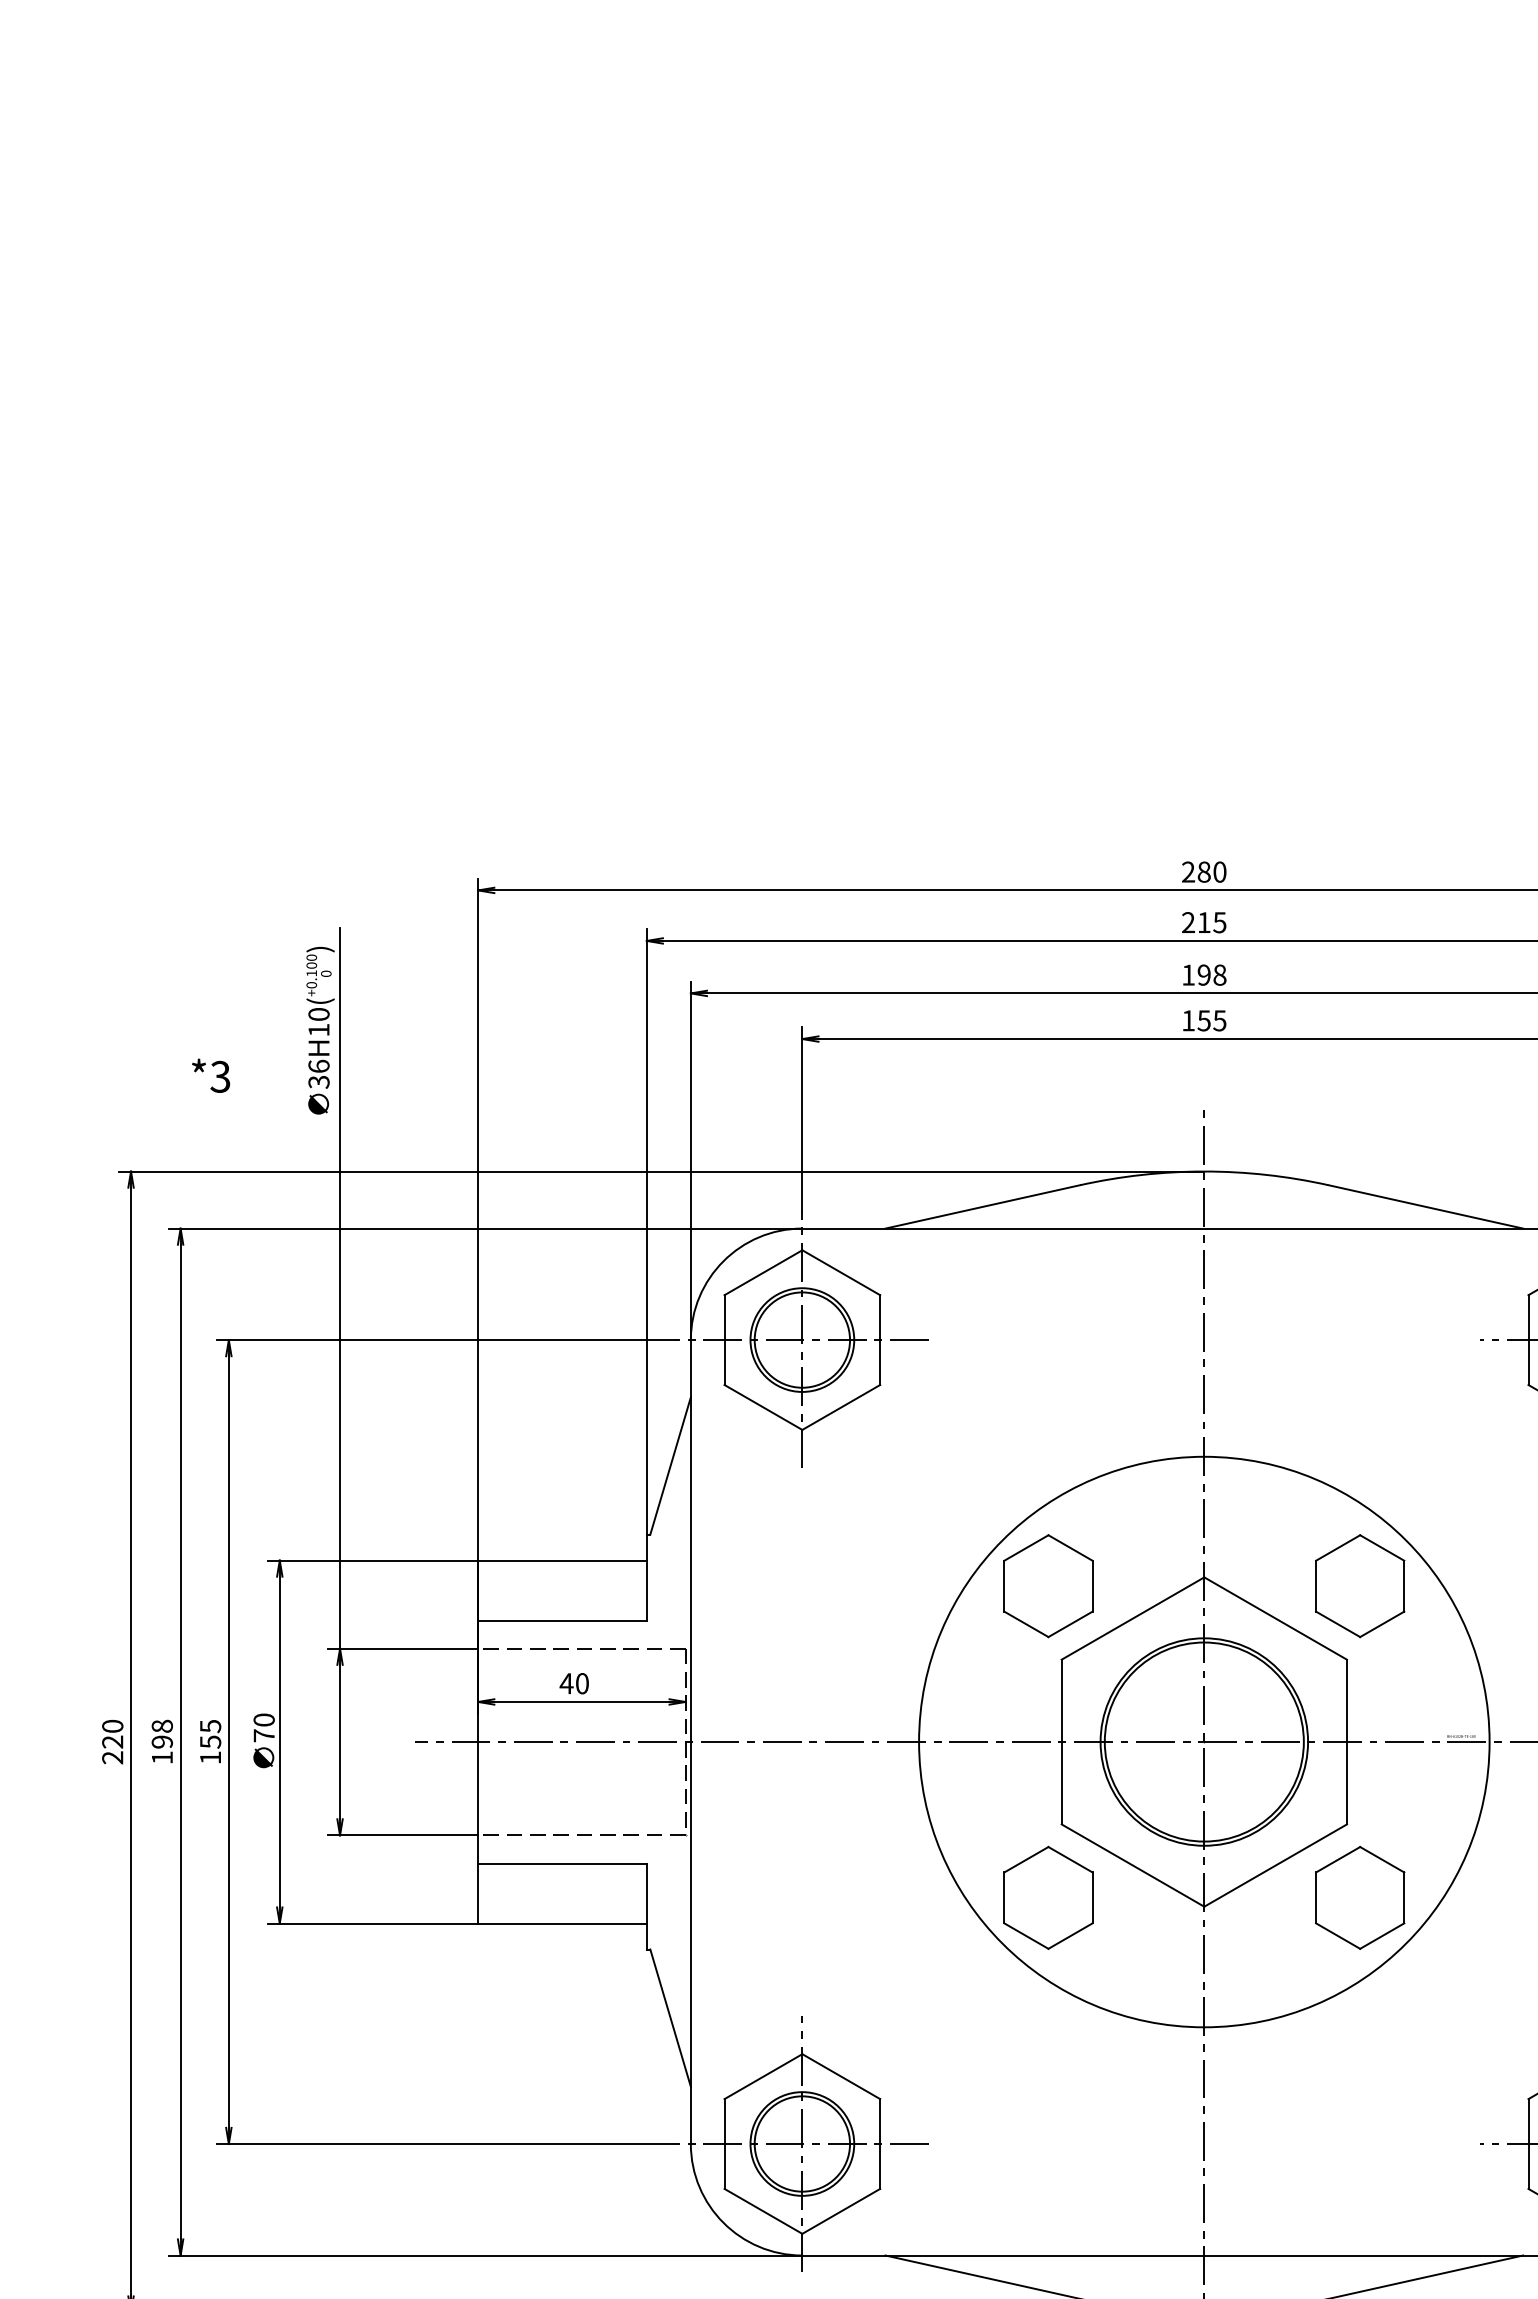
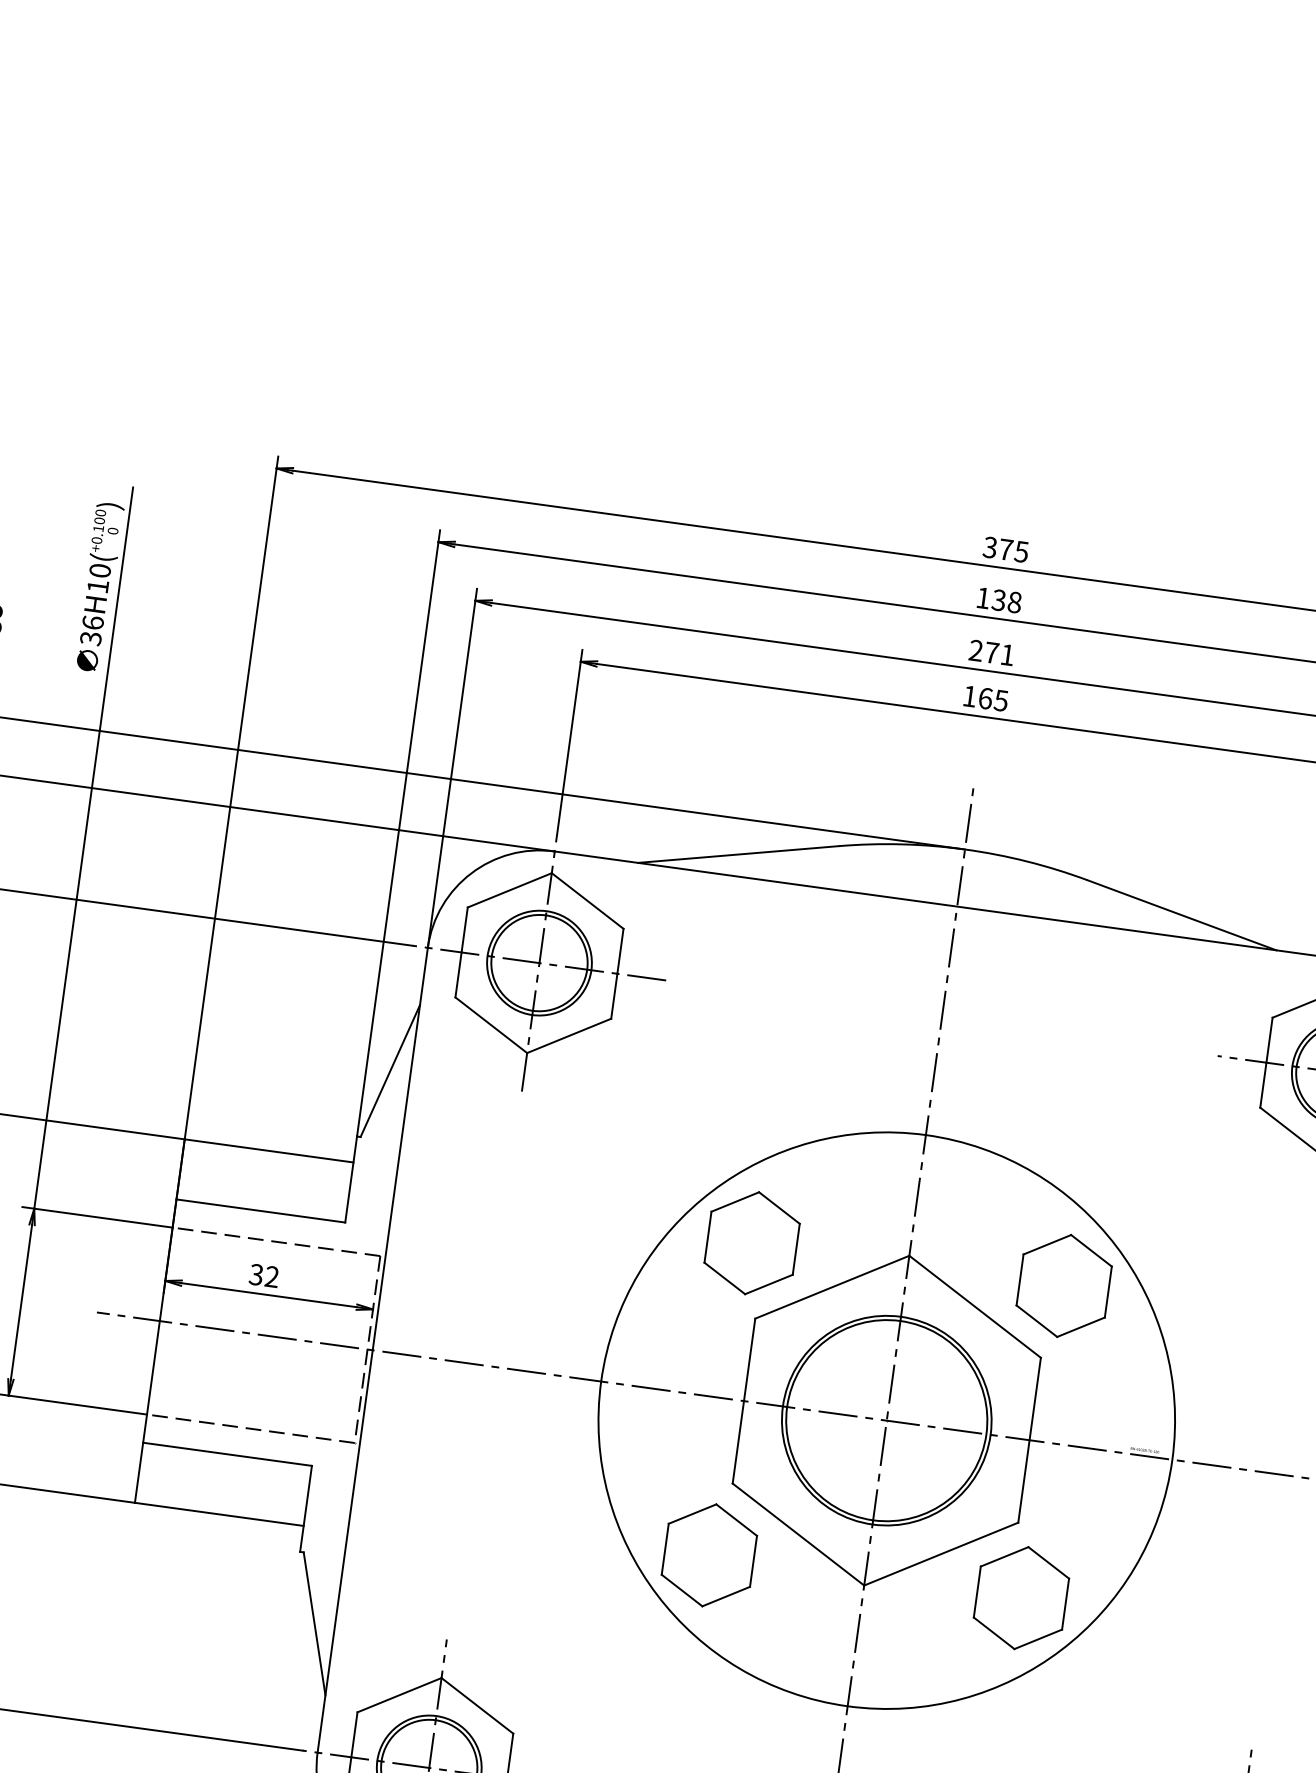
text: (1203, 871) -> (1005, 549), 280 -> 375
text: (1204, 922) -> (999, 600), 215 -> 138
text: (1204, 974) -> (992, 652), 198 -> 271
text: (1203, 1020) -> (984, 698), 155 -> 165
text: (573, 1683) -> (263, 1275), 40 -> 32

